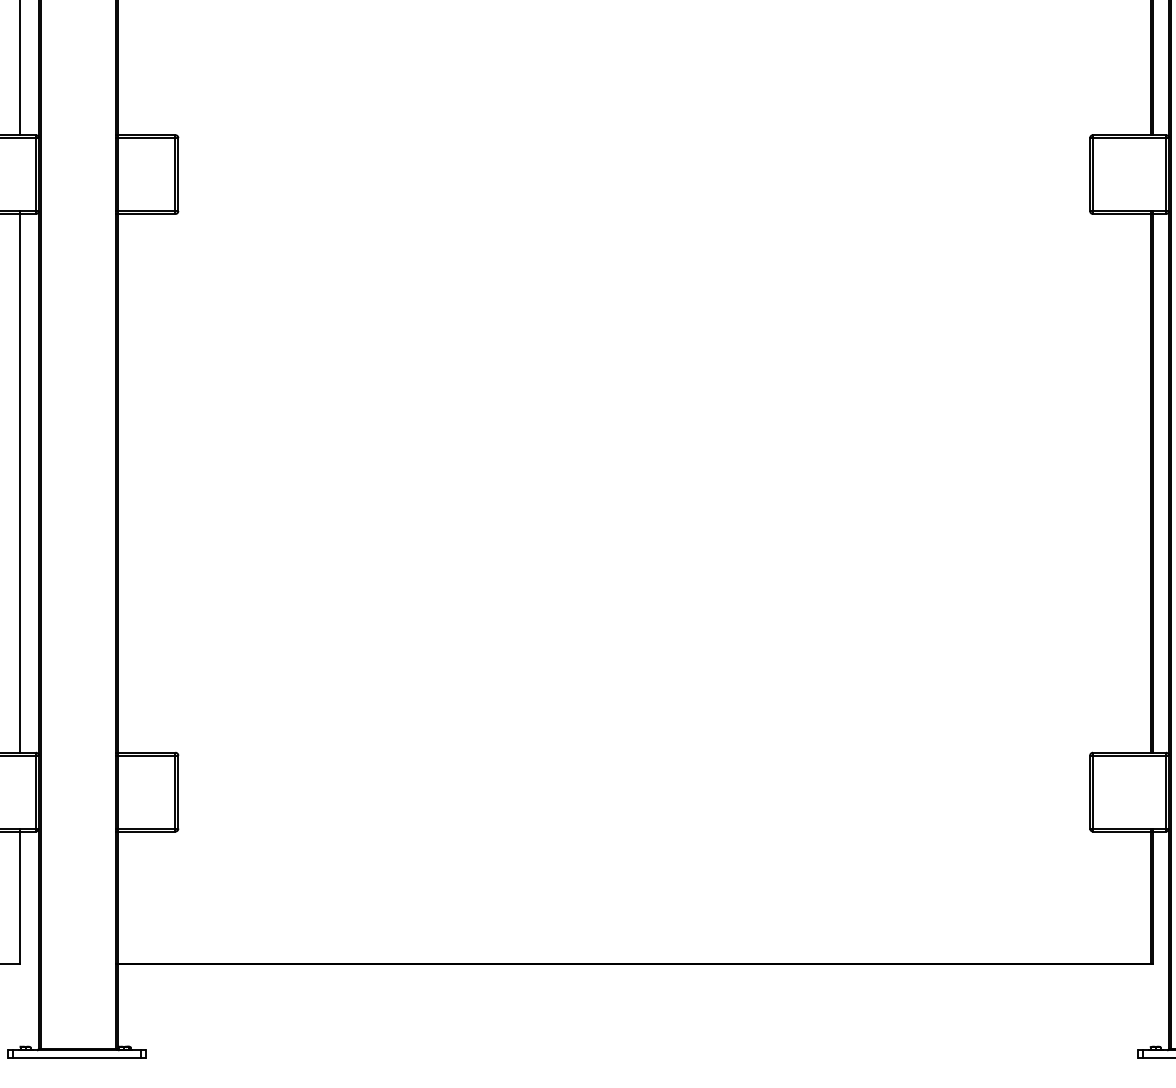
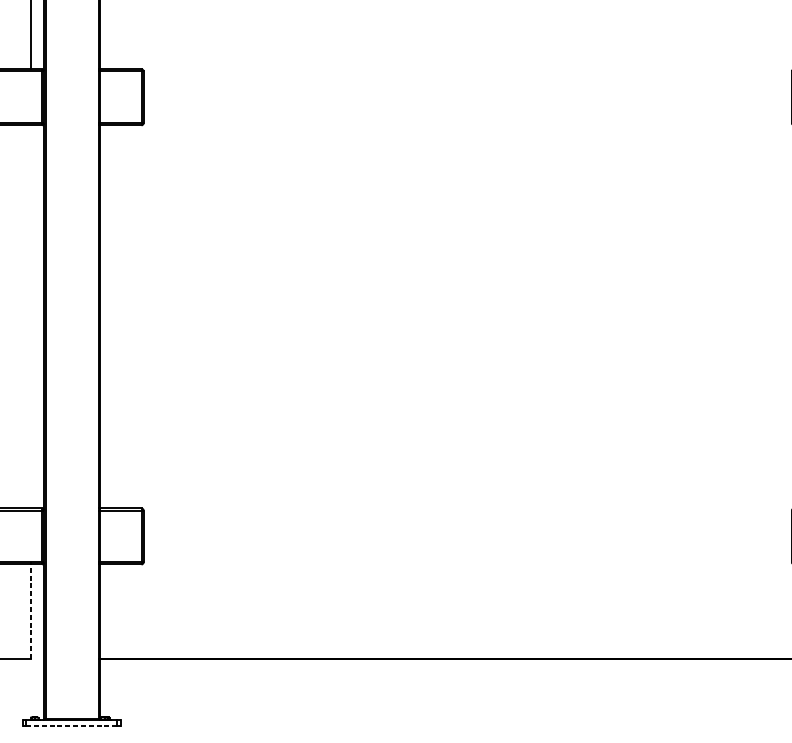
line: (20, 481) -> (31, 315), removed
line: (20, 896) -> (31, 610), solid -> dashed
line: (77, 1058) -> (71, 725), solid -> dashed

